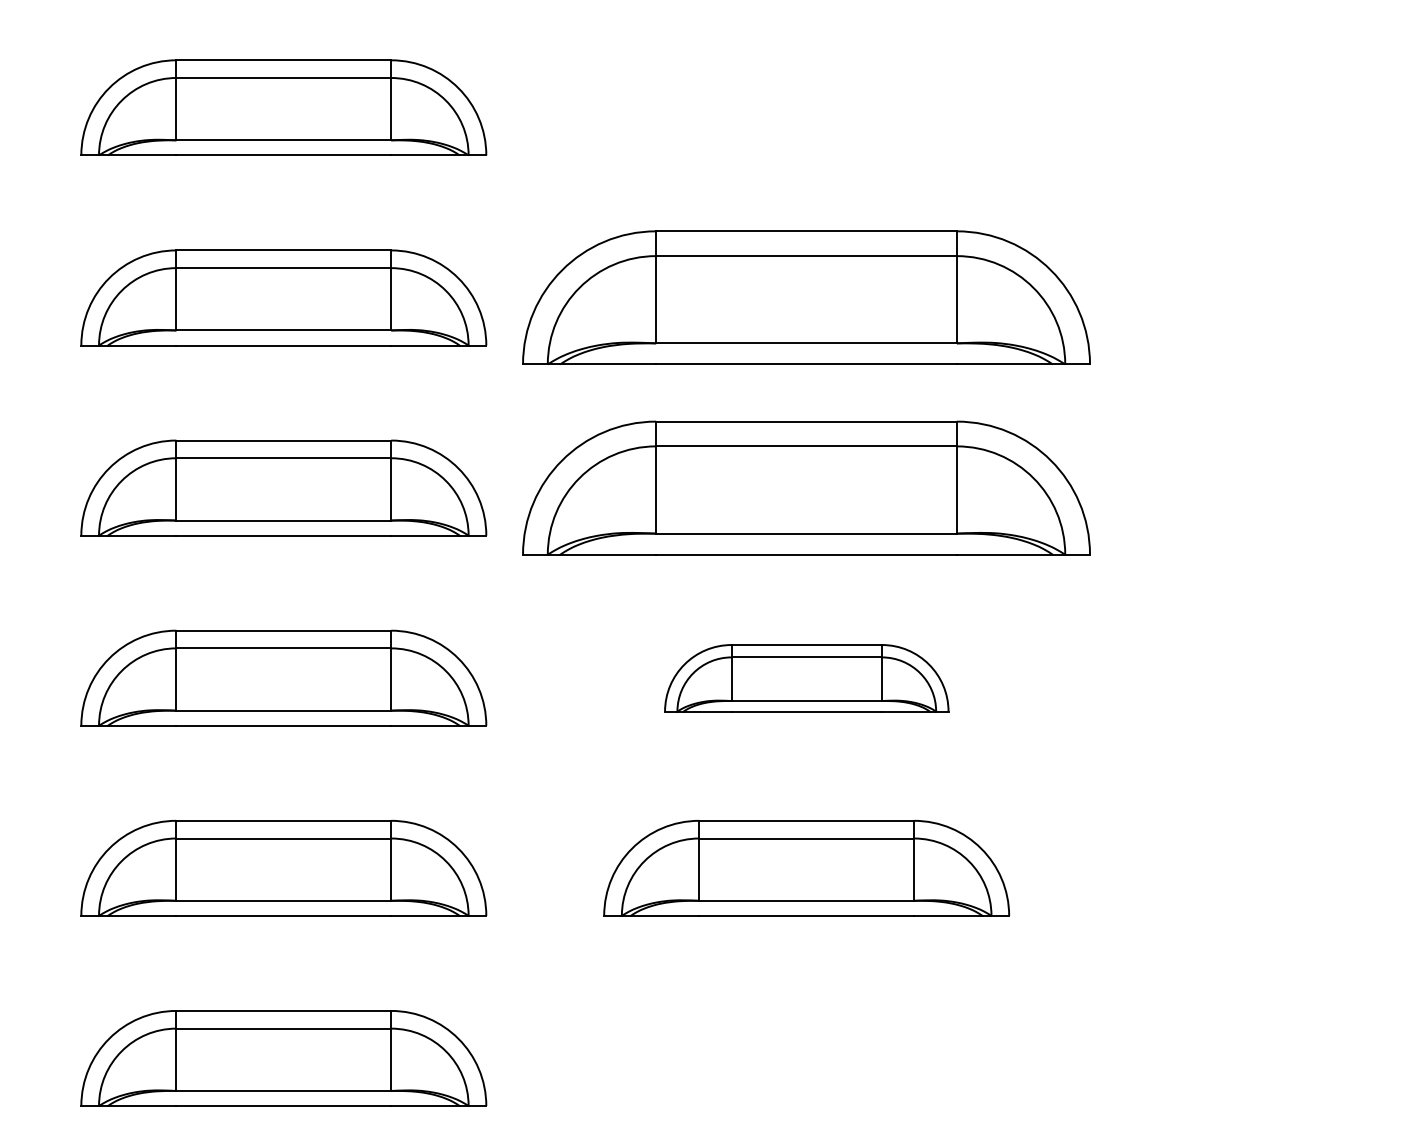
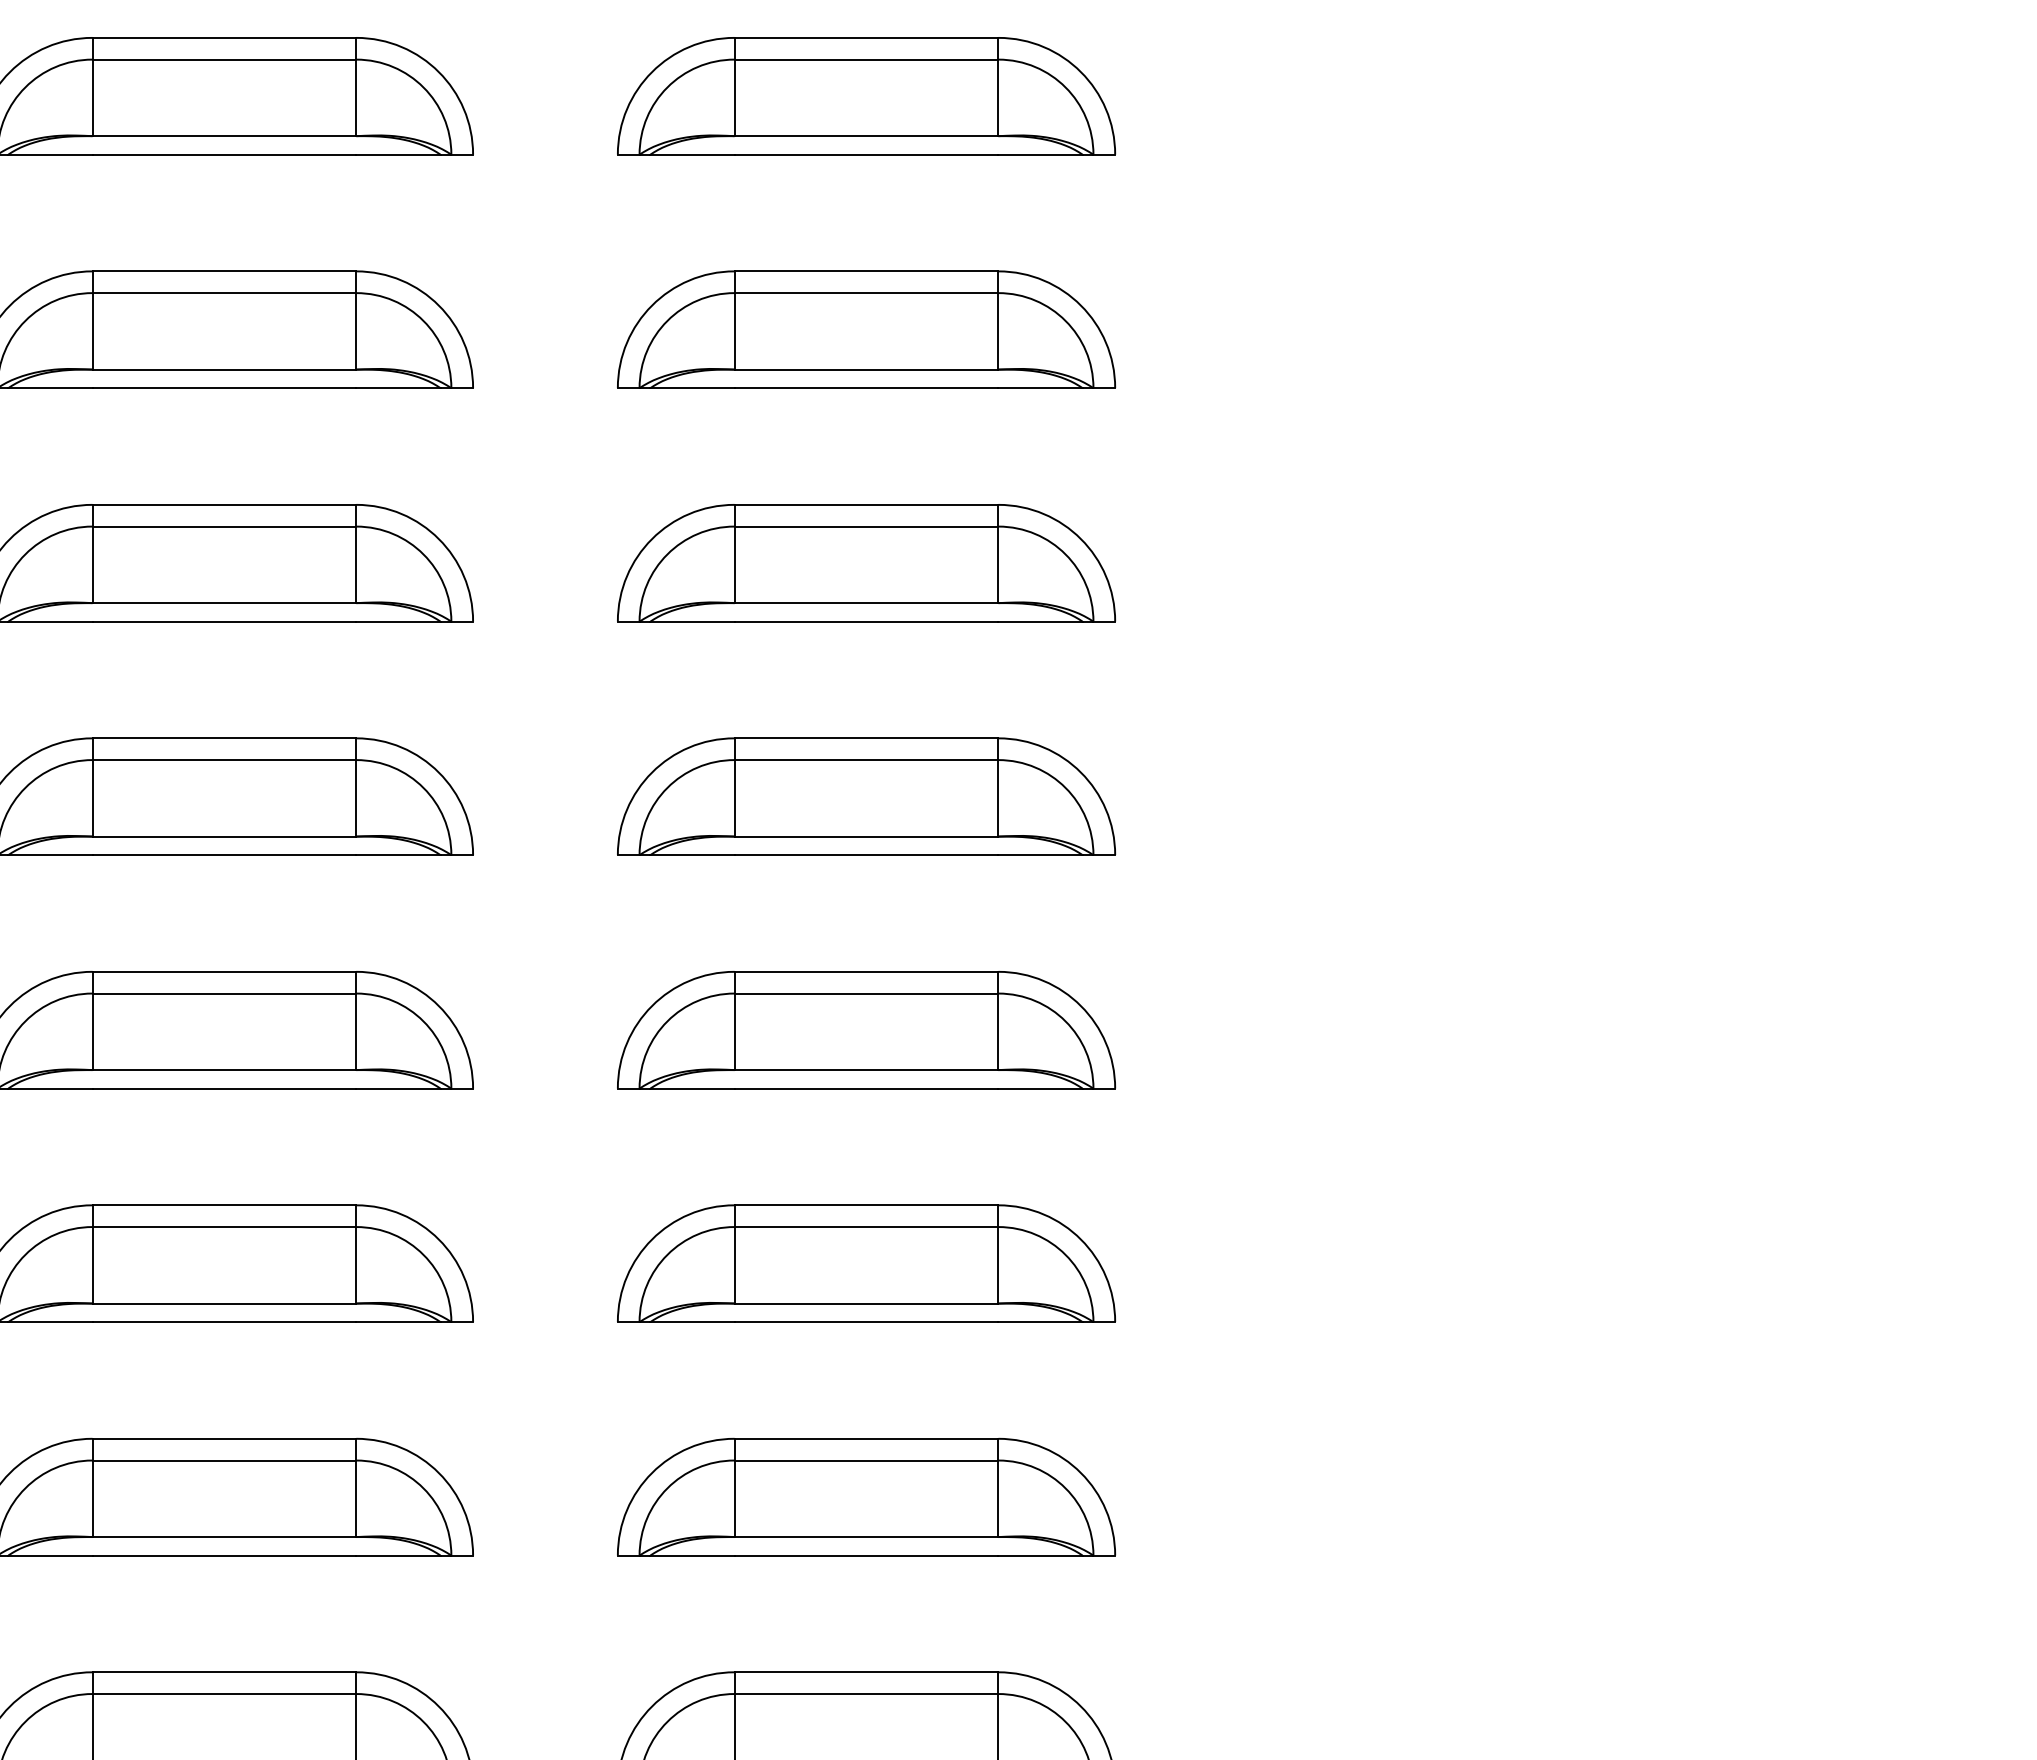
part: (806, 107) -> (866, 329), added
part: (806, 298) -> (866, 563), size x0.71
part: (806, 487) -> (866, 796), size x0.71
part: (806, 678) -> (866, 1030), size x1.43
part: (806, 1057) -> (866, 1496), added

